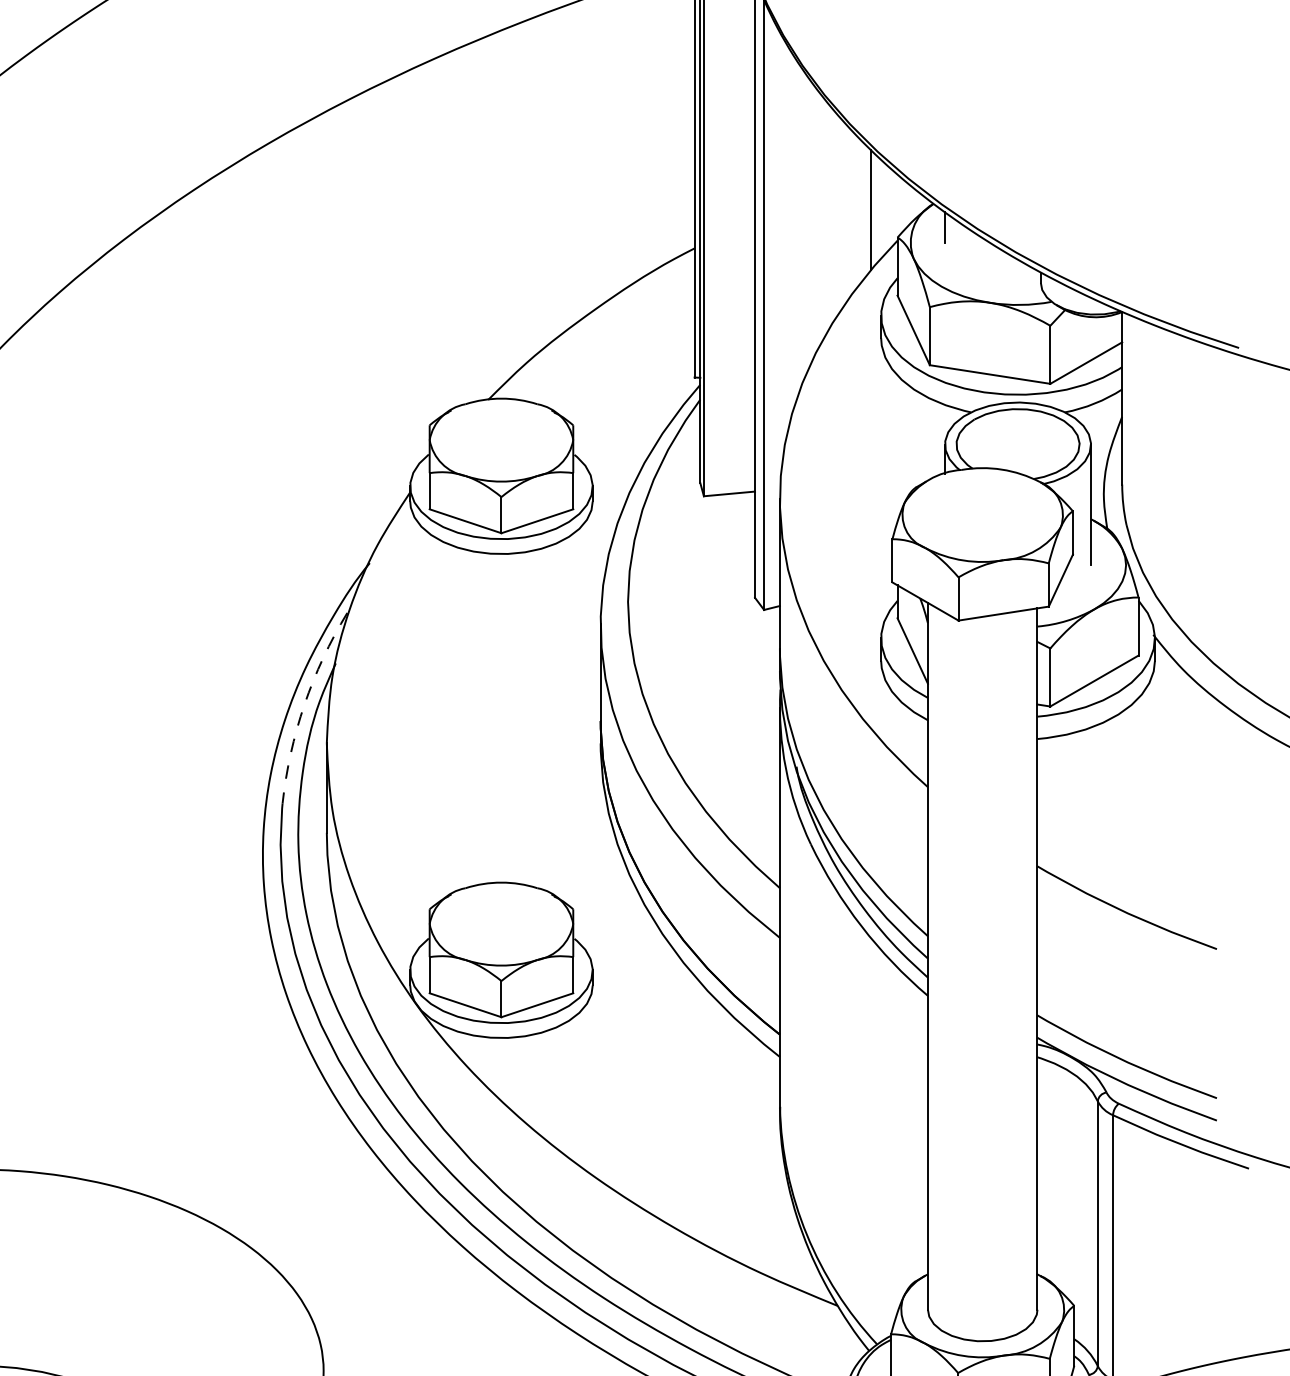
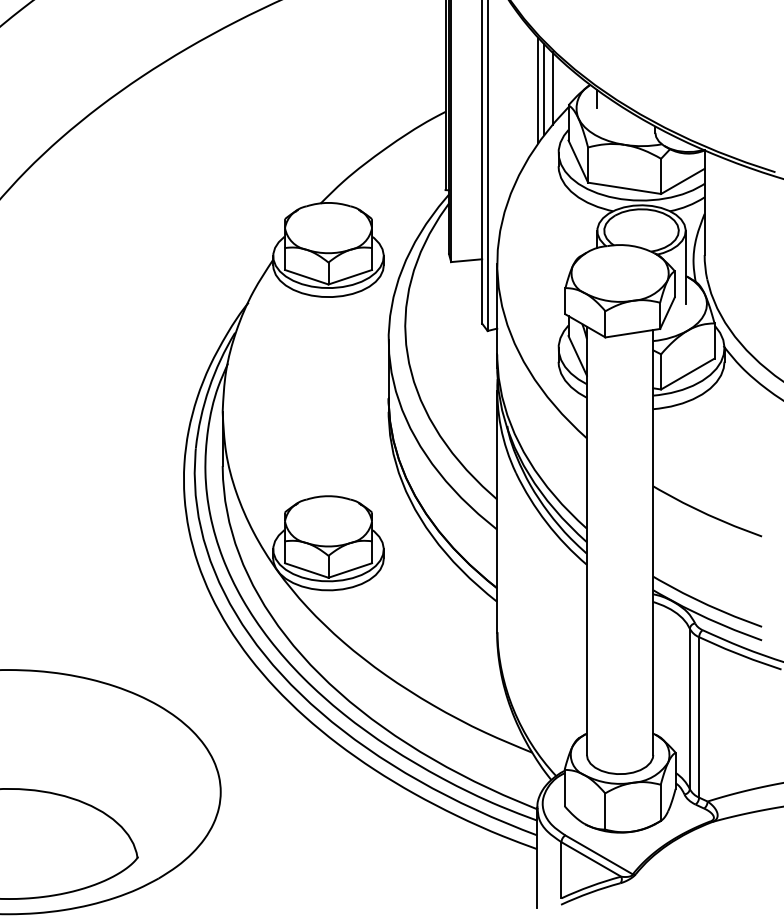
line: (857, 211) -> (544, 89), added
line: (848, 213) -> (538, 90), added
arc: (305, 704) -> (209, 388), dashed -> solid

